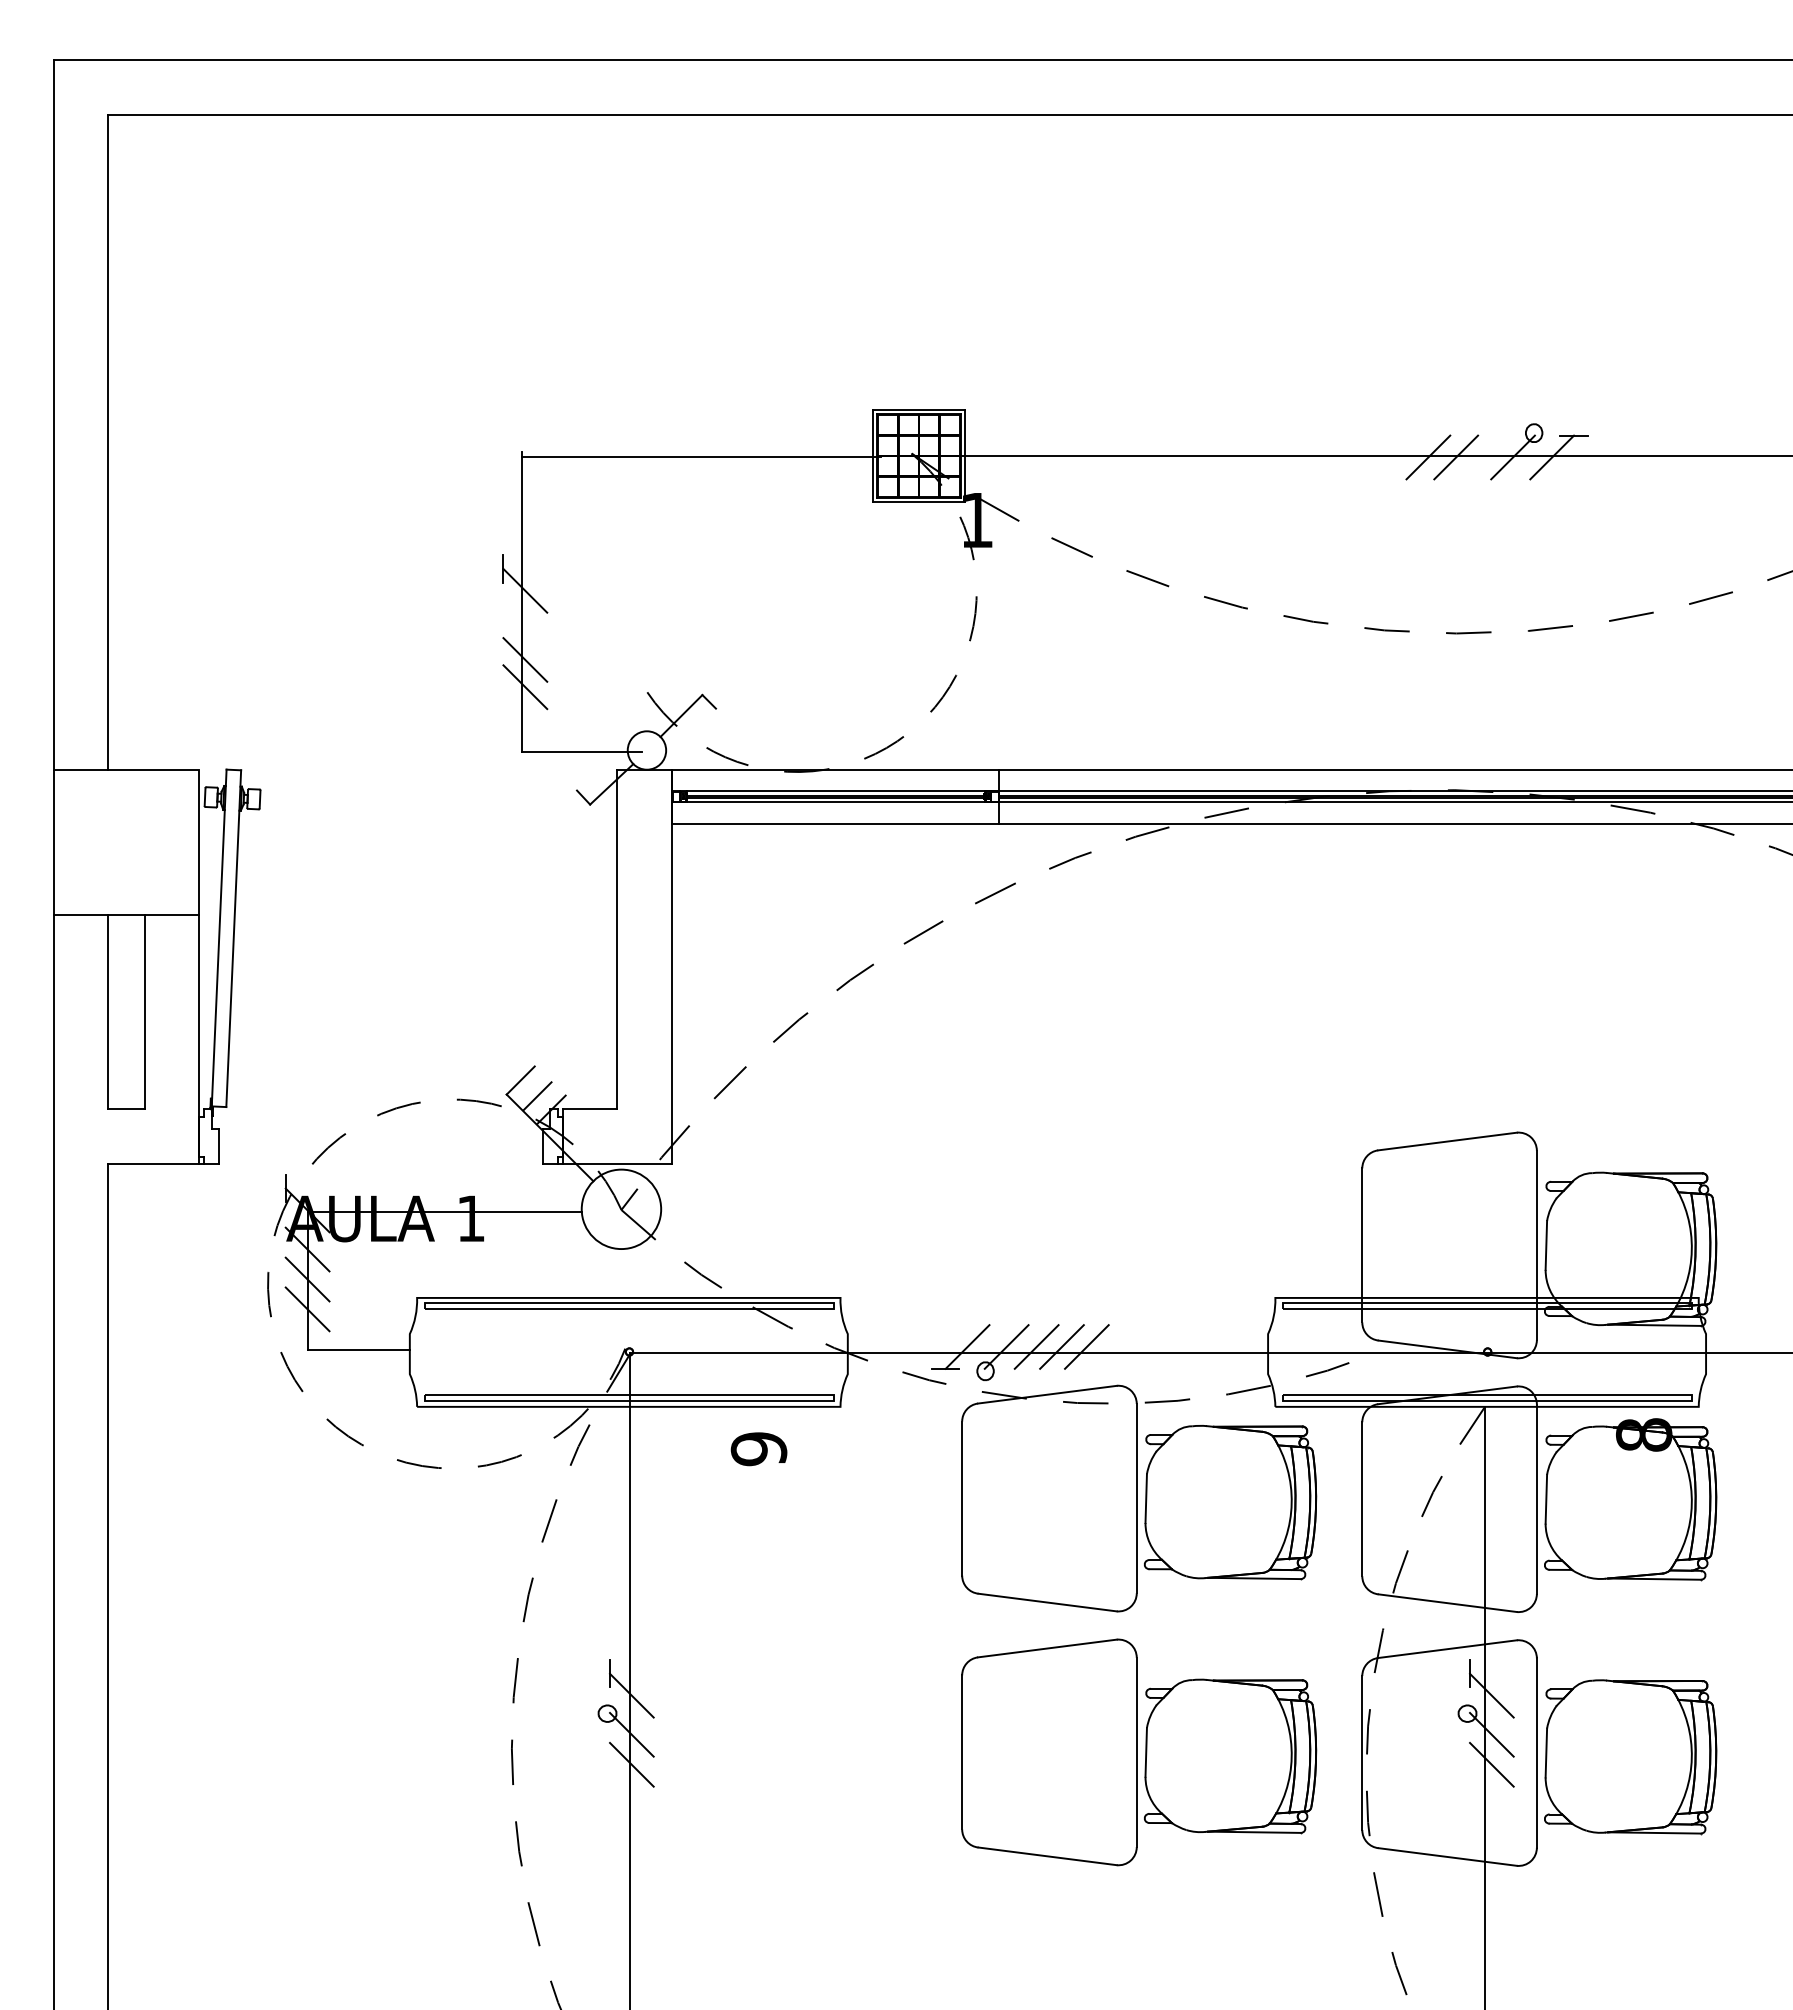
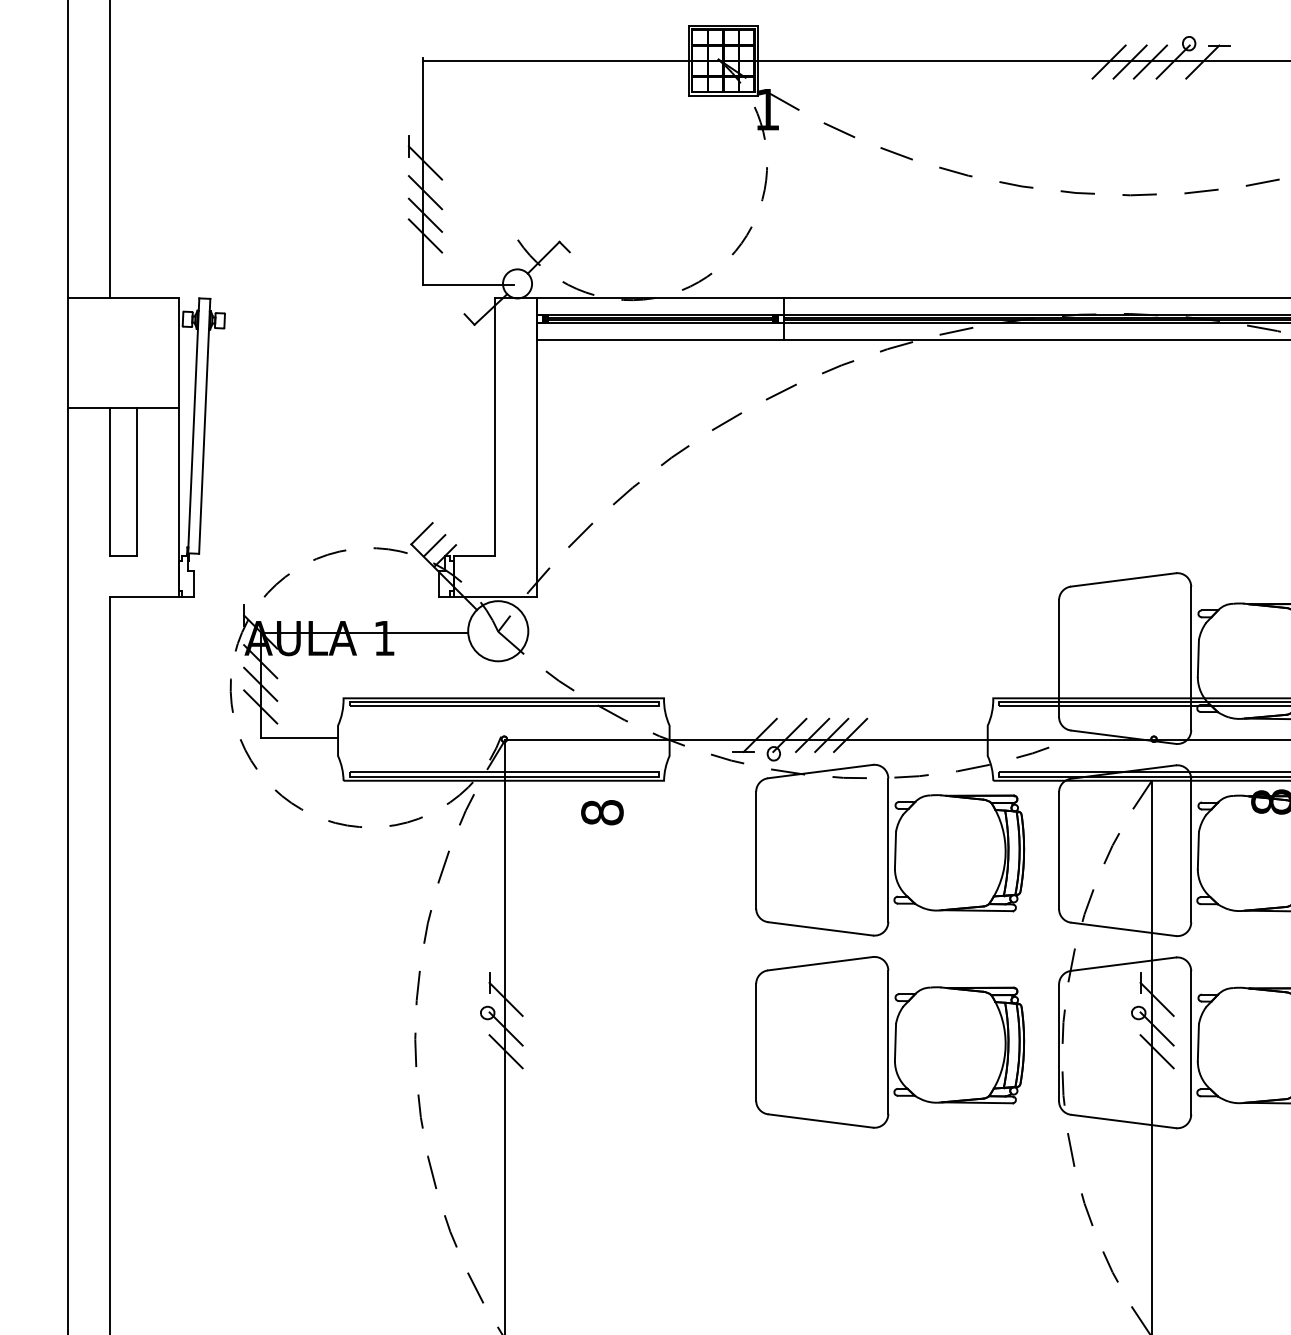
line: (1482, 457) -> (1150, 62), added
line: (525, 629) -> (425, 192), added
text: (758, 1449) -> (601, 813), 9 -> 8

